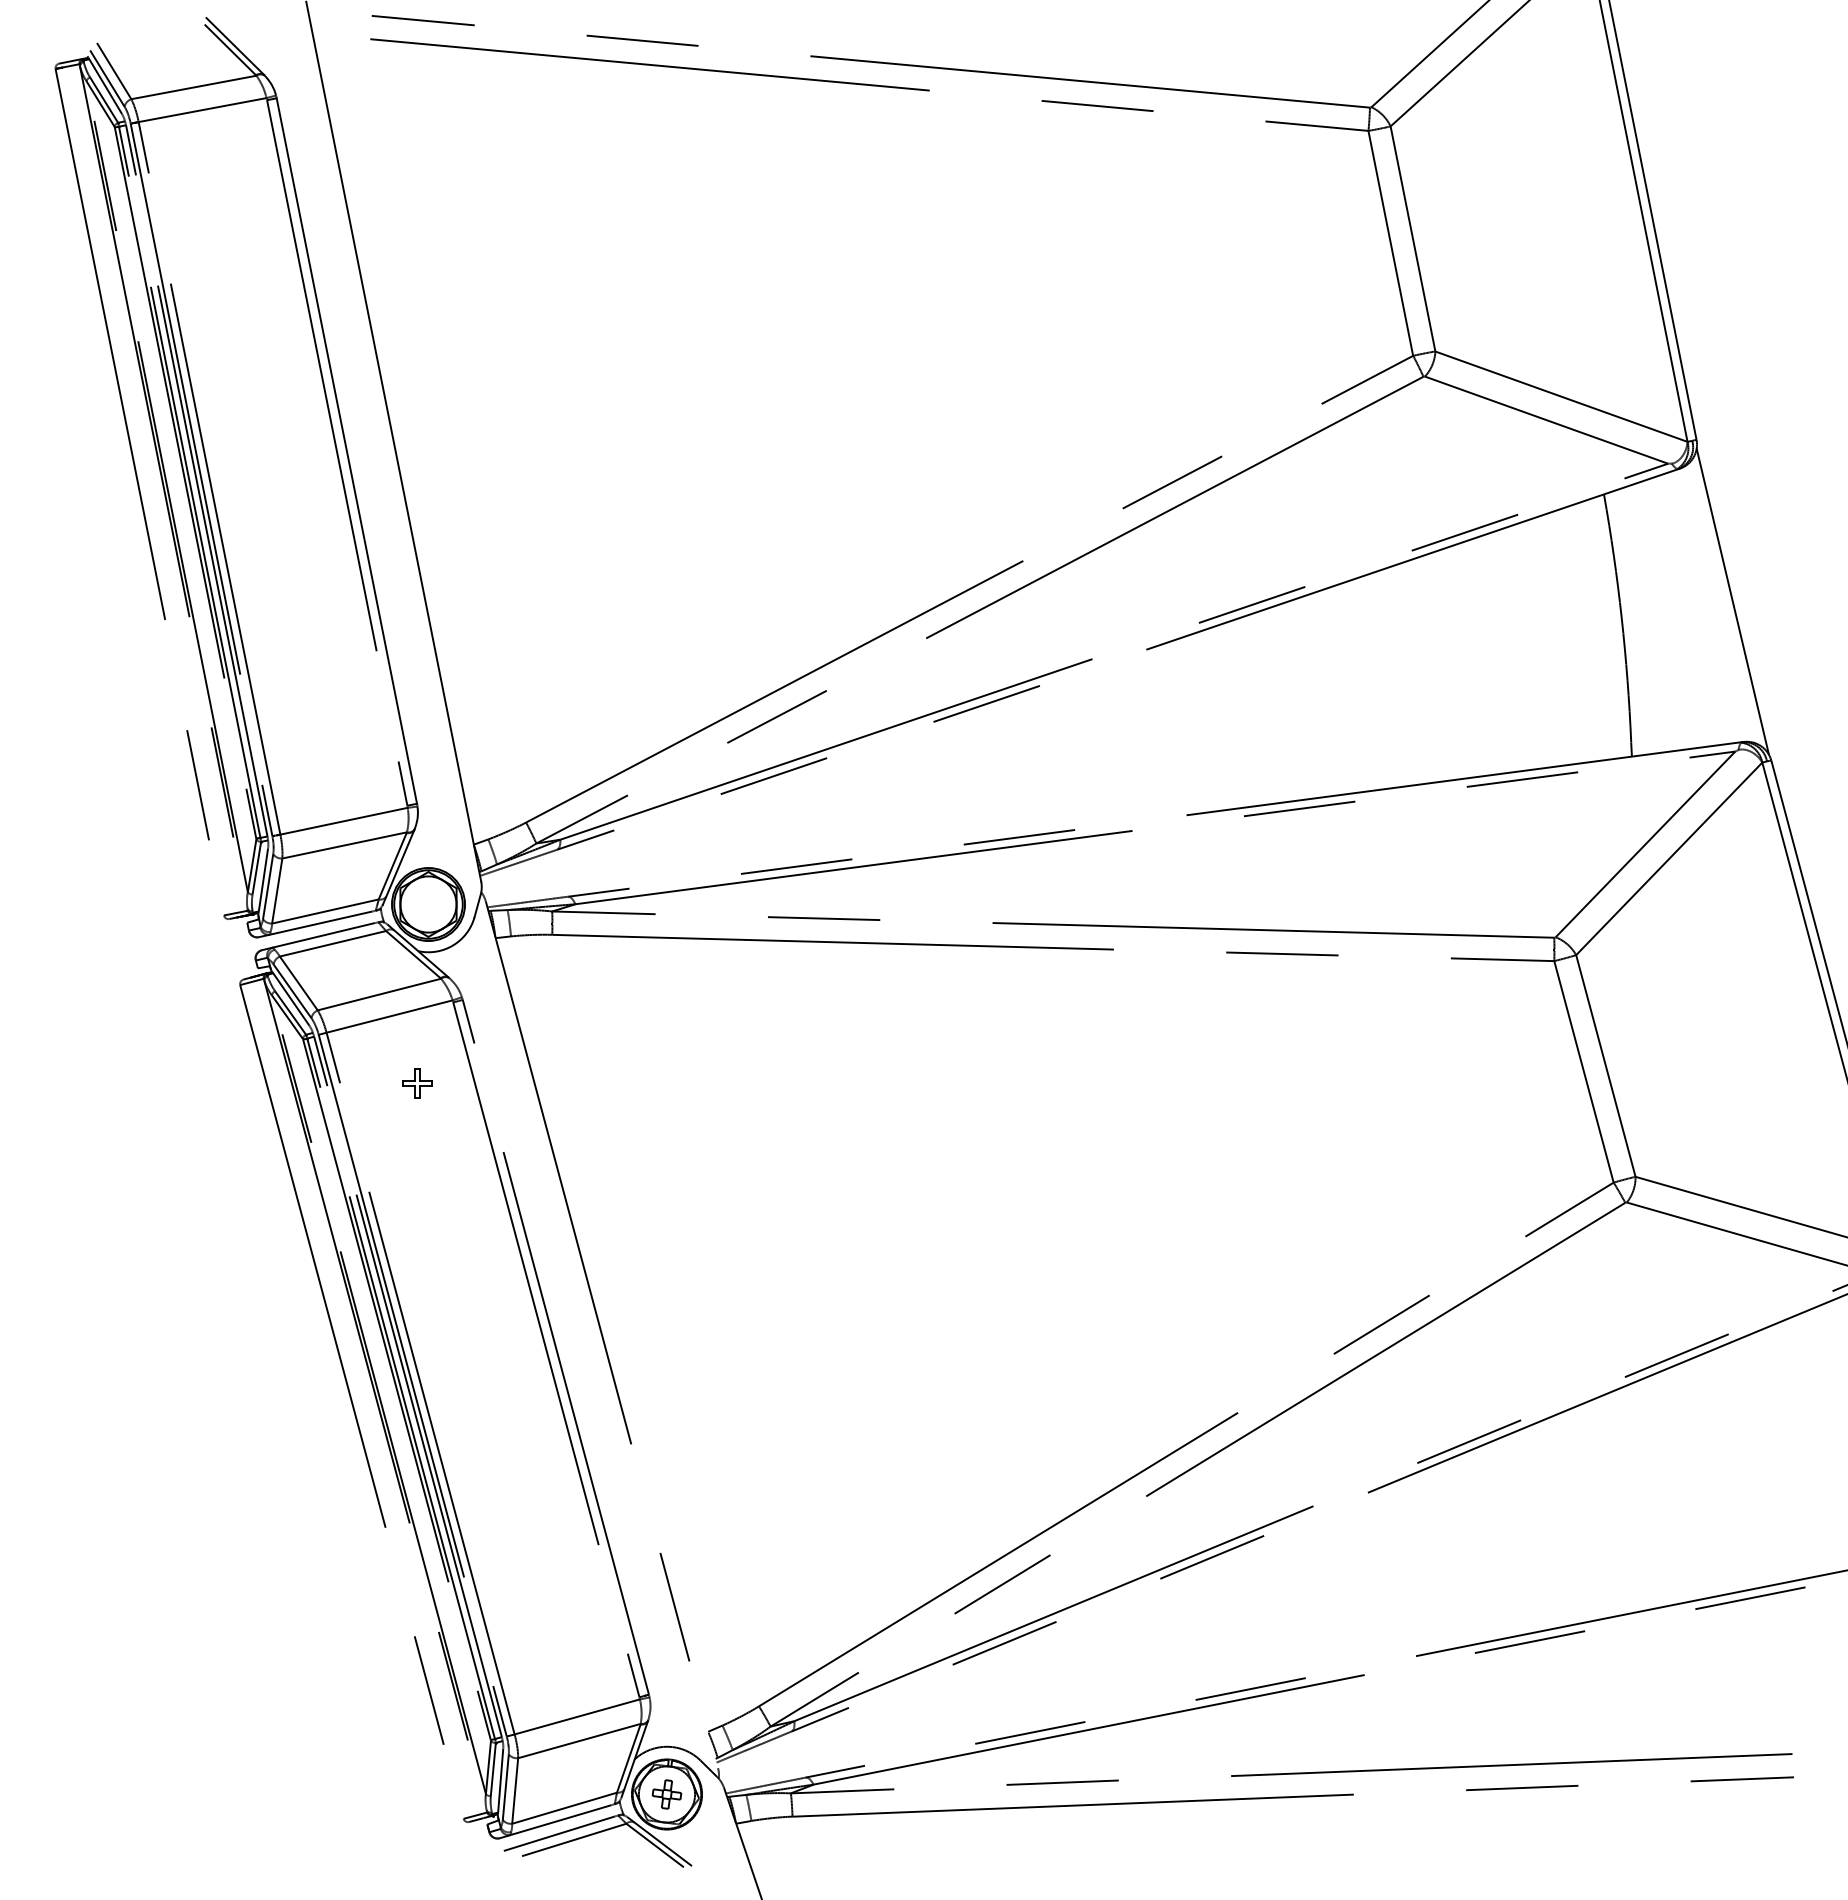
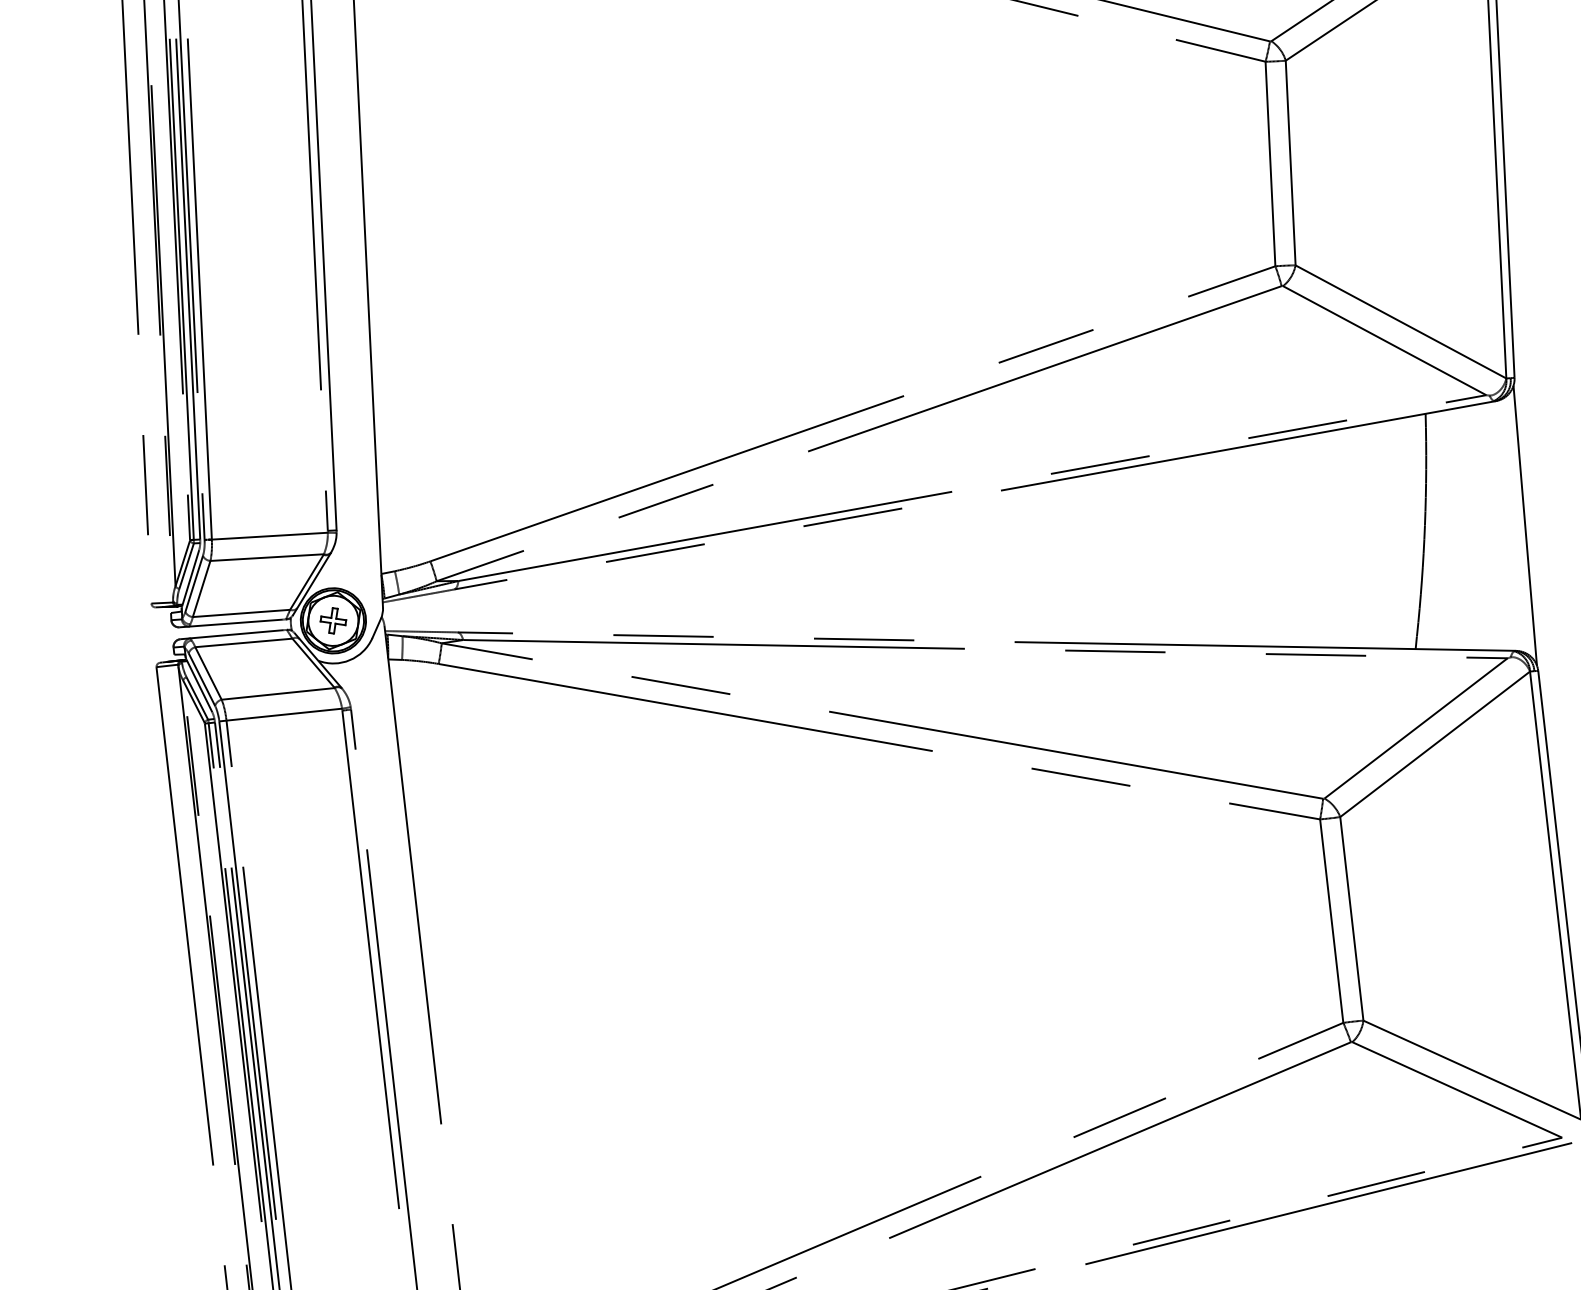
part: (417, 1083) -> (333, 620), moved

